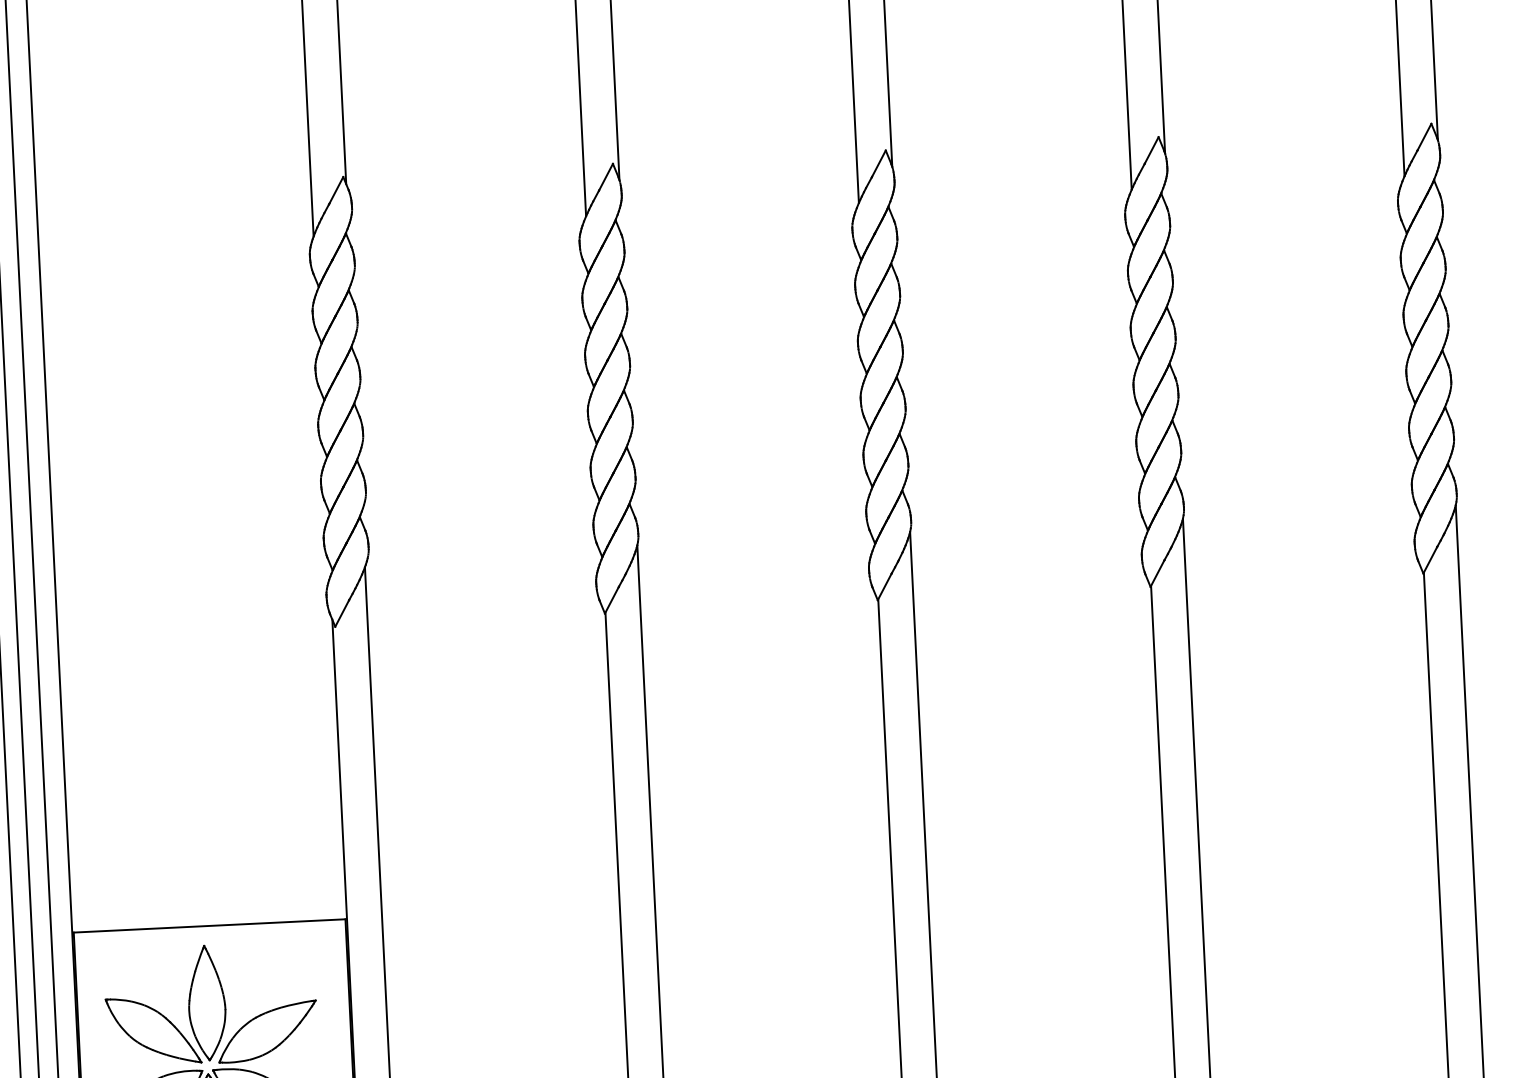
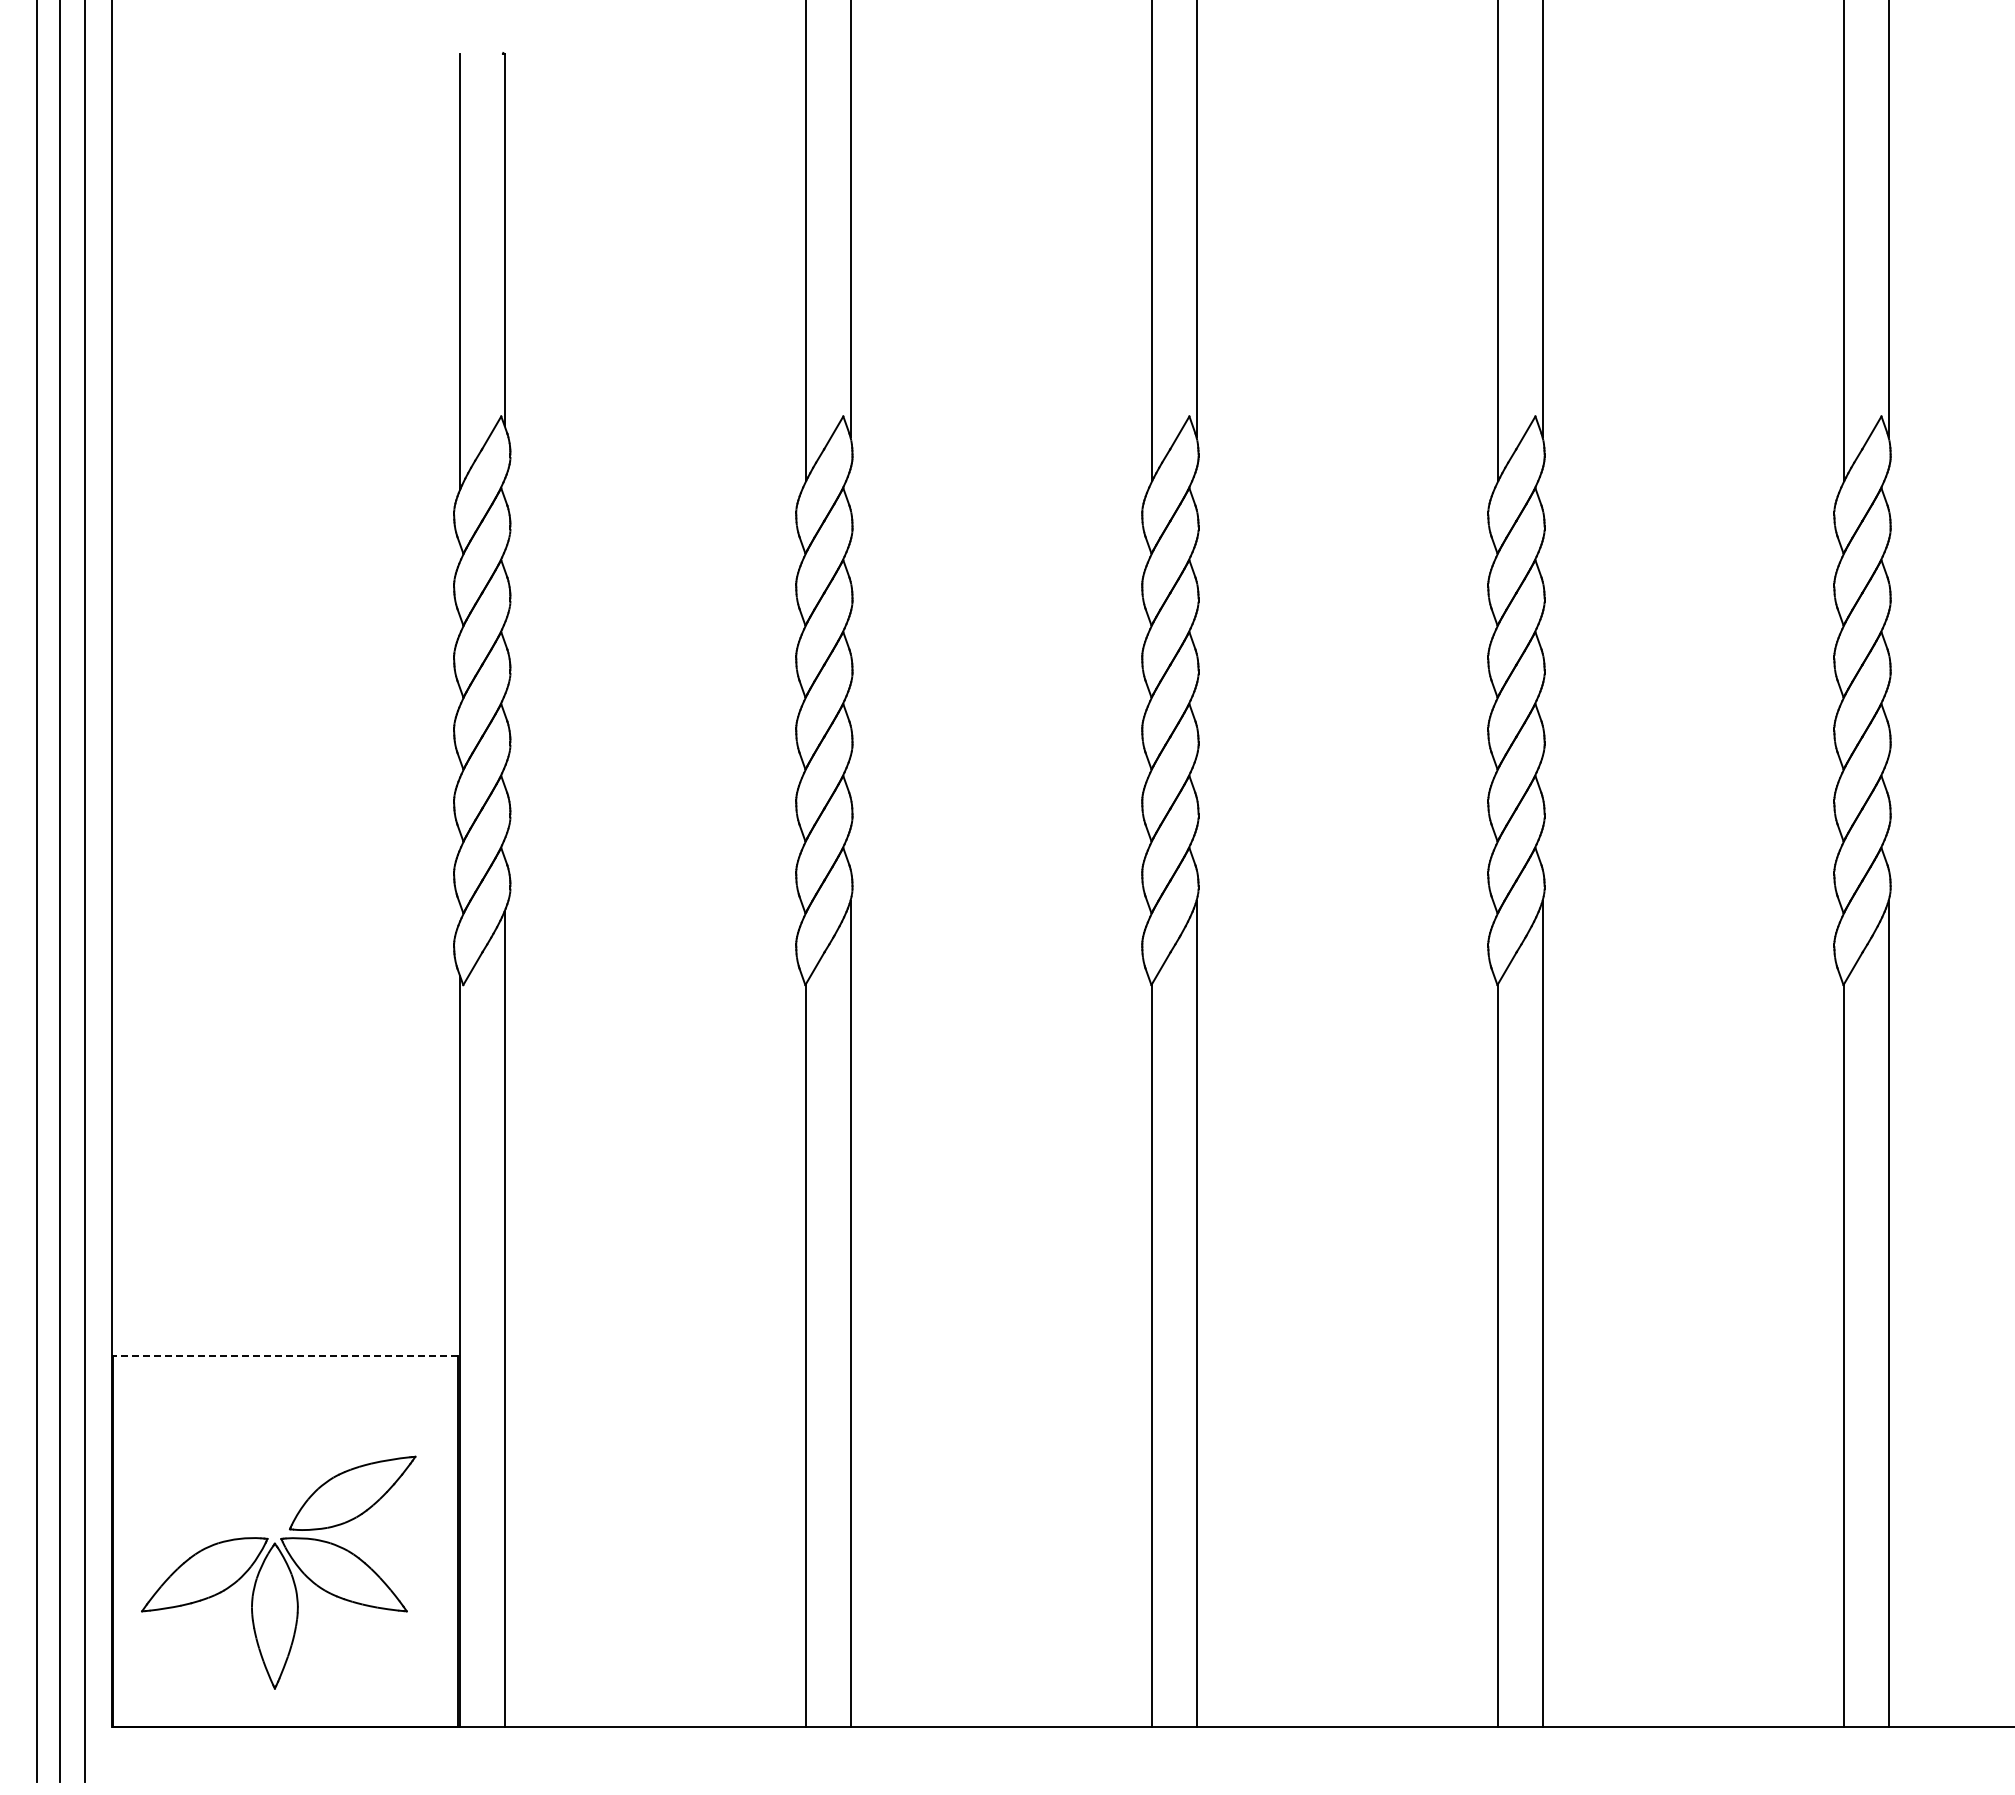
line: (209, 925) -> (285, 1355), solid -> dashed
part: (159, 1011) -> (216, 1461), removed

